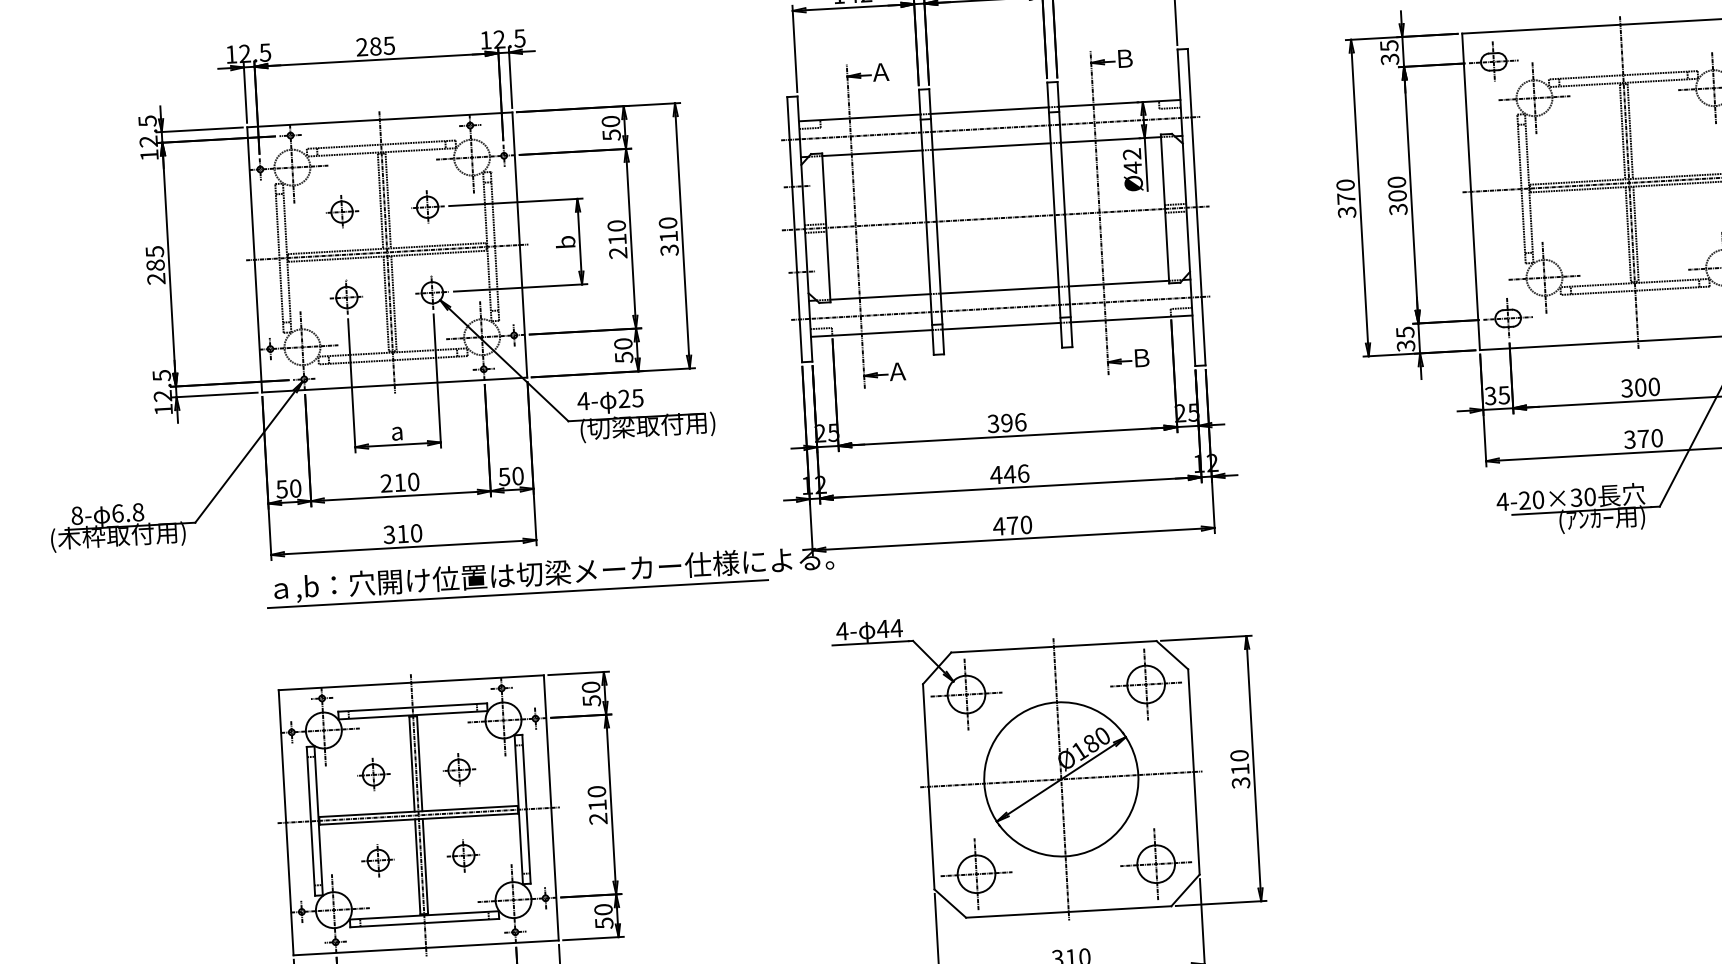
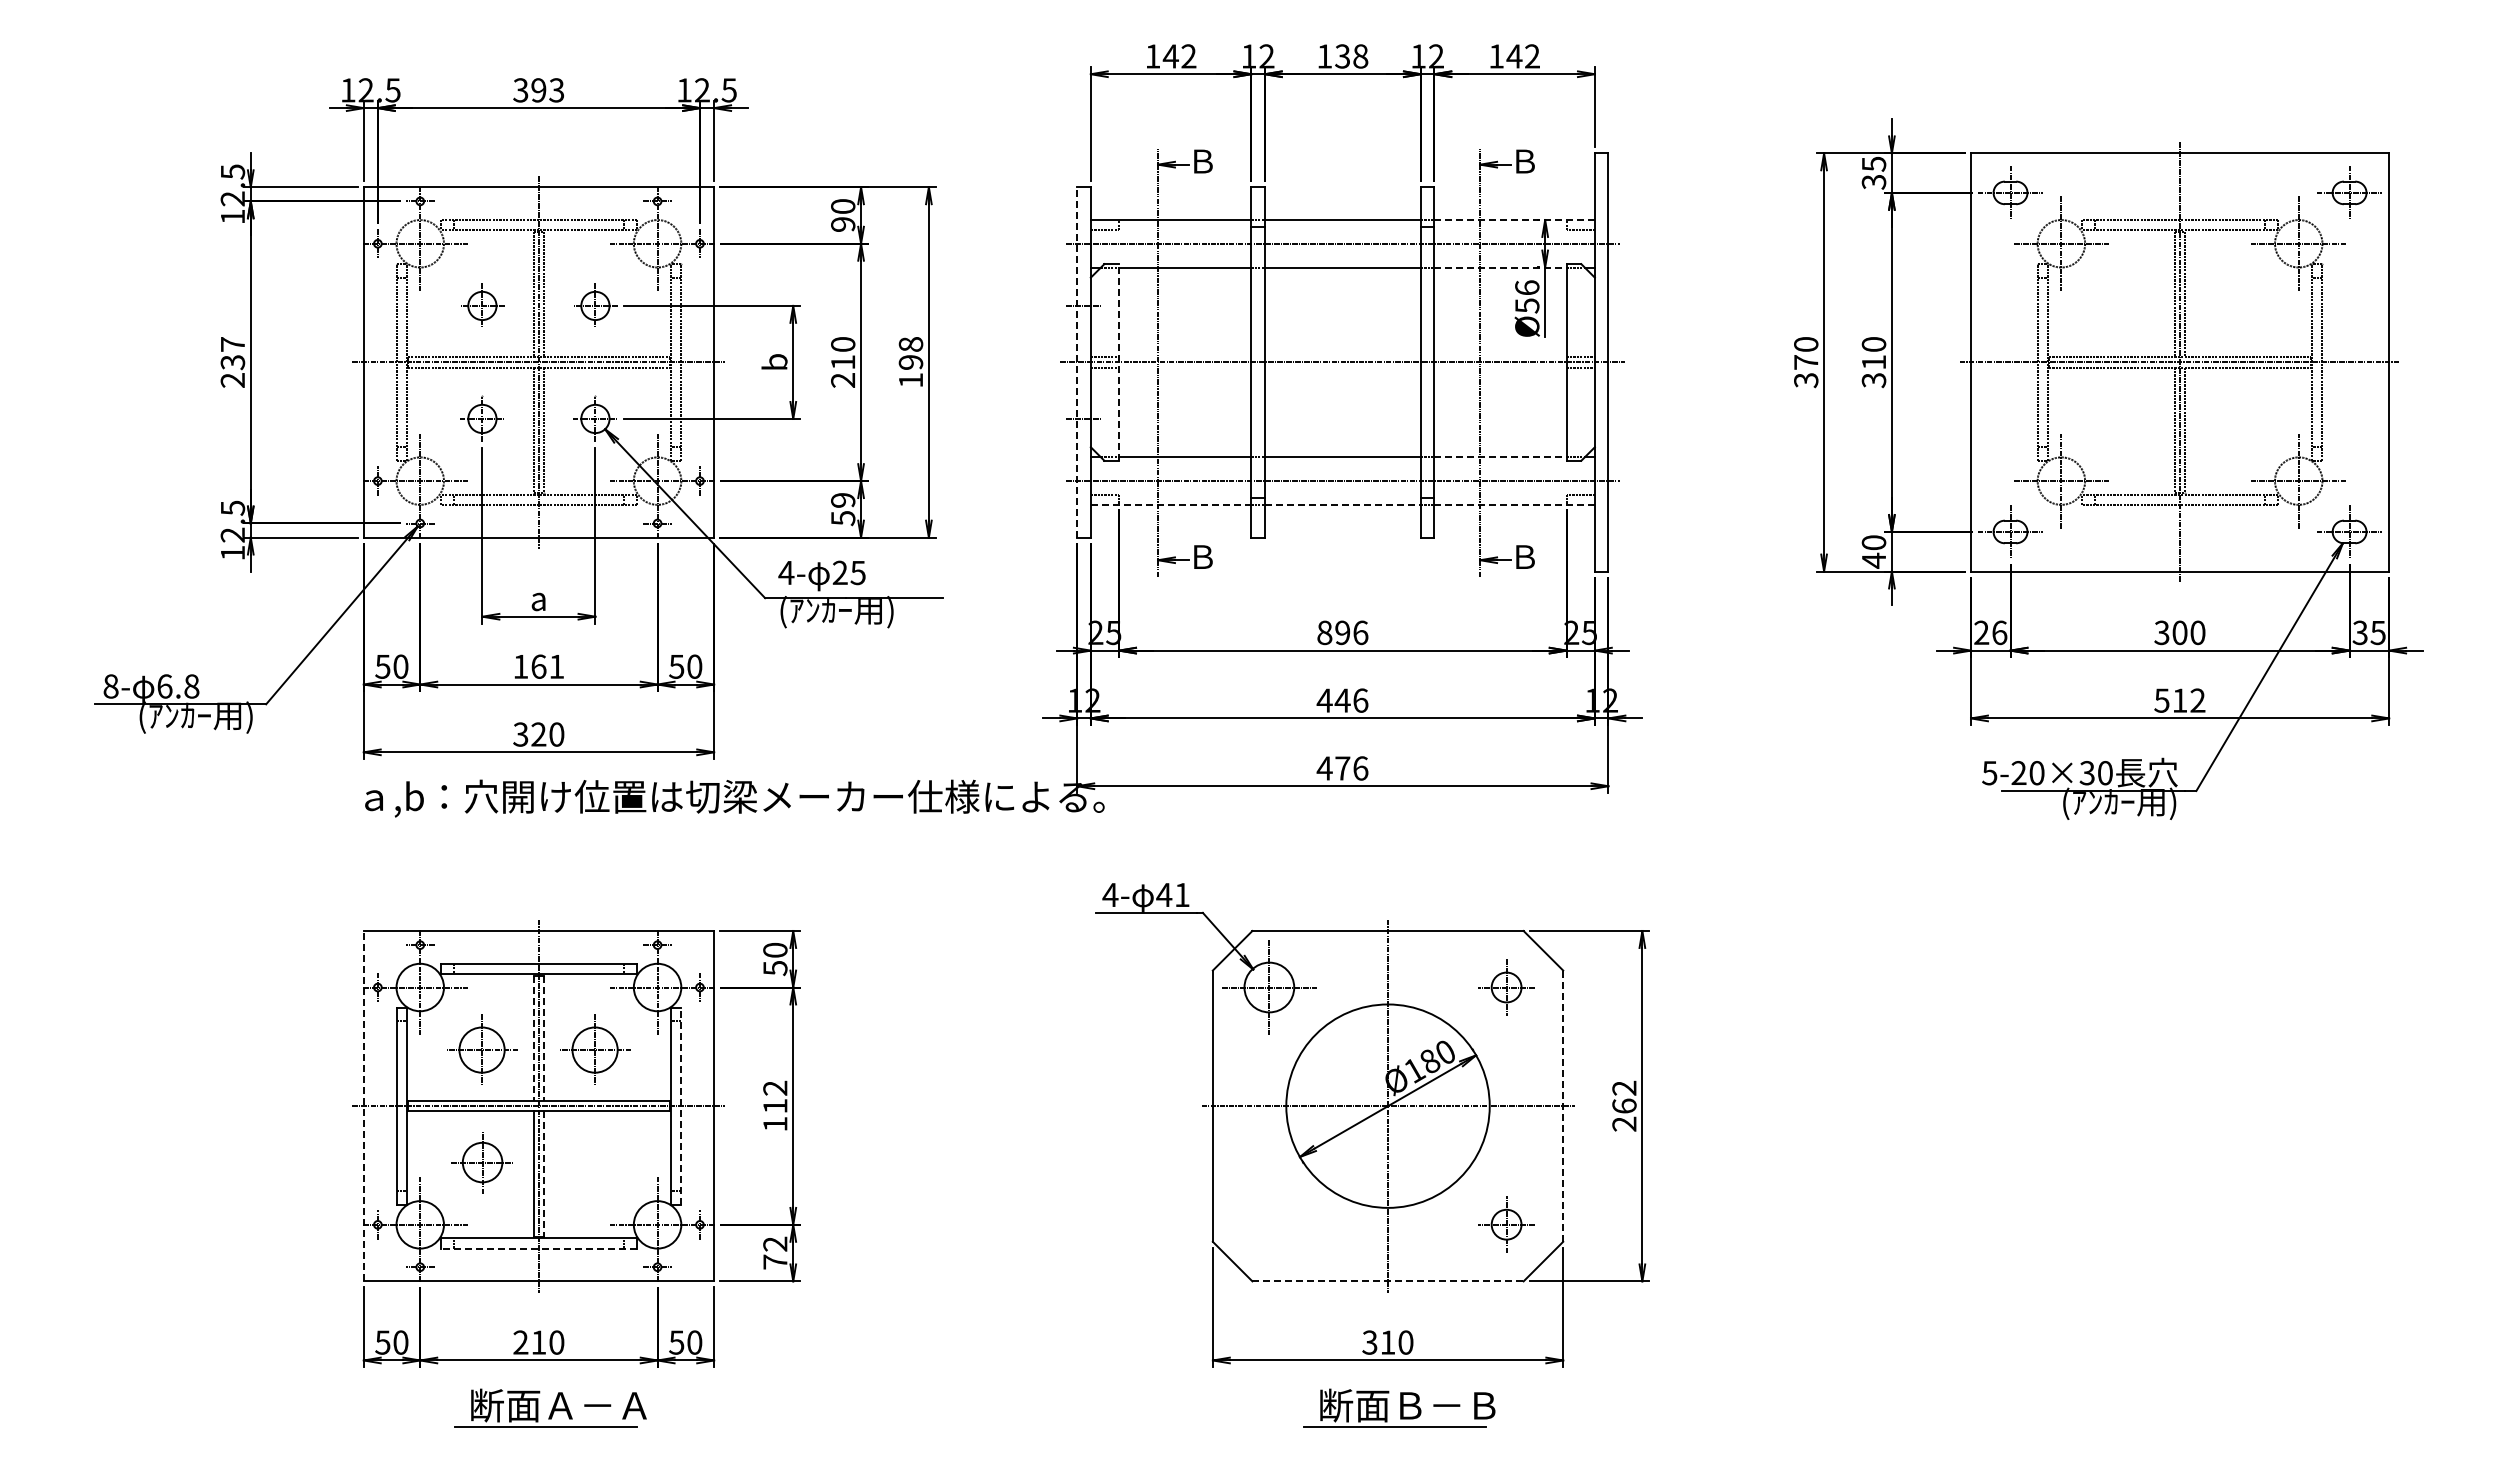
text: (375, 46) -> (538, 90), 285 -> 393
text: (880, 72) -> (1202, 161), Ａ -> Ｂ
line: (1120, 103) -> (1515, 220), solid -> dashed
text: (611, 135) -> (843, 224), 50 -> 90
line: (1111, 139) -> (1501, 267), solid -> dashed
text: (1132, 161) -> (1527, 297), Ø42 -> Ø56
text: (1397, 196) -> (1873, 362), 300 -> 310
line: (826, 227) -> (1119, 361), solid -> dashed
line: (794, 228) -> (1077, 361), solid -> dashed
text: (668, 236) -> (910, 362), 310 -> 198
text: (154, 258) -> (232, 353), 285 -> 237
line: (1119, 283) -> (1501, 457), solid -> dashed
line: (1132, 318) -> (1515, 504), solid -> dashed
line: (1001, 325) -> (1342, 504), solid -> dashed
line: (872, 333) -> (1171, 504), solid -> dashed
text: (1405, 339) -> (1873, 551), 35 -> 40
text: (623, 344) -> (843, 500), 50 -> 59
text: (897, 371) -> (1202, 556), Ａ -> Ｂ
text: (1497, 395) -> (1990, 632), 35 -> 26
text: (993, 423) -> (1324, 632), 396 -> 896
text: (651, 426) -> (873, 611), (切梁取付用) -> (ｱﾝｶｰ用)
text: (1643, 438) -> (2179, 700), 370 -> 512
text: (399, 482) -> (538, 666), 210 -> 161
text: (1502, 502) -> (1989, 773), 4-20×30 -> 5-20×30
text: (1026, 524) -> (1360, 768), 470 -> 476
text: (402, 534) -> (538, 734), 310 -> 320
text: (102, 537) -> (142, 716), (木枠取付用) -> (ｱﾝｶｰ用)
line: (517, 594) -> (685, 822), removed
text: (896, 627) -> (1182, 894), 44 -> 41
part: (1145, 684) -> (1506, 987), size x0.6
line: (420, 763) -> (544, 1038), solid -> dashed
line: (411, 764) -> (533, 1038), solid -> dashed
text: (1240, 768) -> (1624, 1105), 310 -> 262
part: (459, 769) -> (595, 1048), size x1.6
line: (1194, 772) -> (1563, 1106), solid -> dashed
part: (373, 774) -> (482, 1048), size x1.6
text: (597, 804) -> (775, 1105), 210 -> 112
line: (526, 808) -> (681, 1105), solid -> dashed
line: (285, 822) -> (363, 1105), solid -> dashed
part: (463, 855) -> (594, 1162), removed
part: (377, 860) -> (481, 1162), size x1.4
part: (1156, 863) -> (1506, 1224), size x0.6
line: (425, 866) -> (544, 1174), solid -> dashed
part: (976, 873) -> (1269, 1224), removed
line: (1069, 912) -> (1388, 1281), solid -> dashed
text: (603, 916) -> (775, 1252), 50 -> 72
line: (424, 923) -> (538, 1248), solid -> dashed

